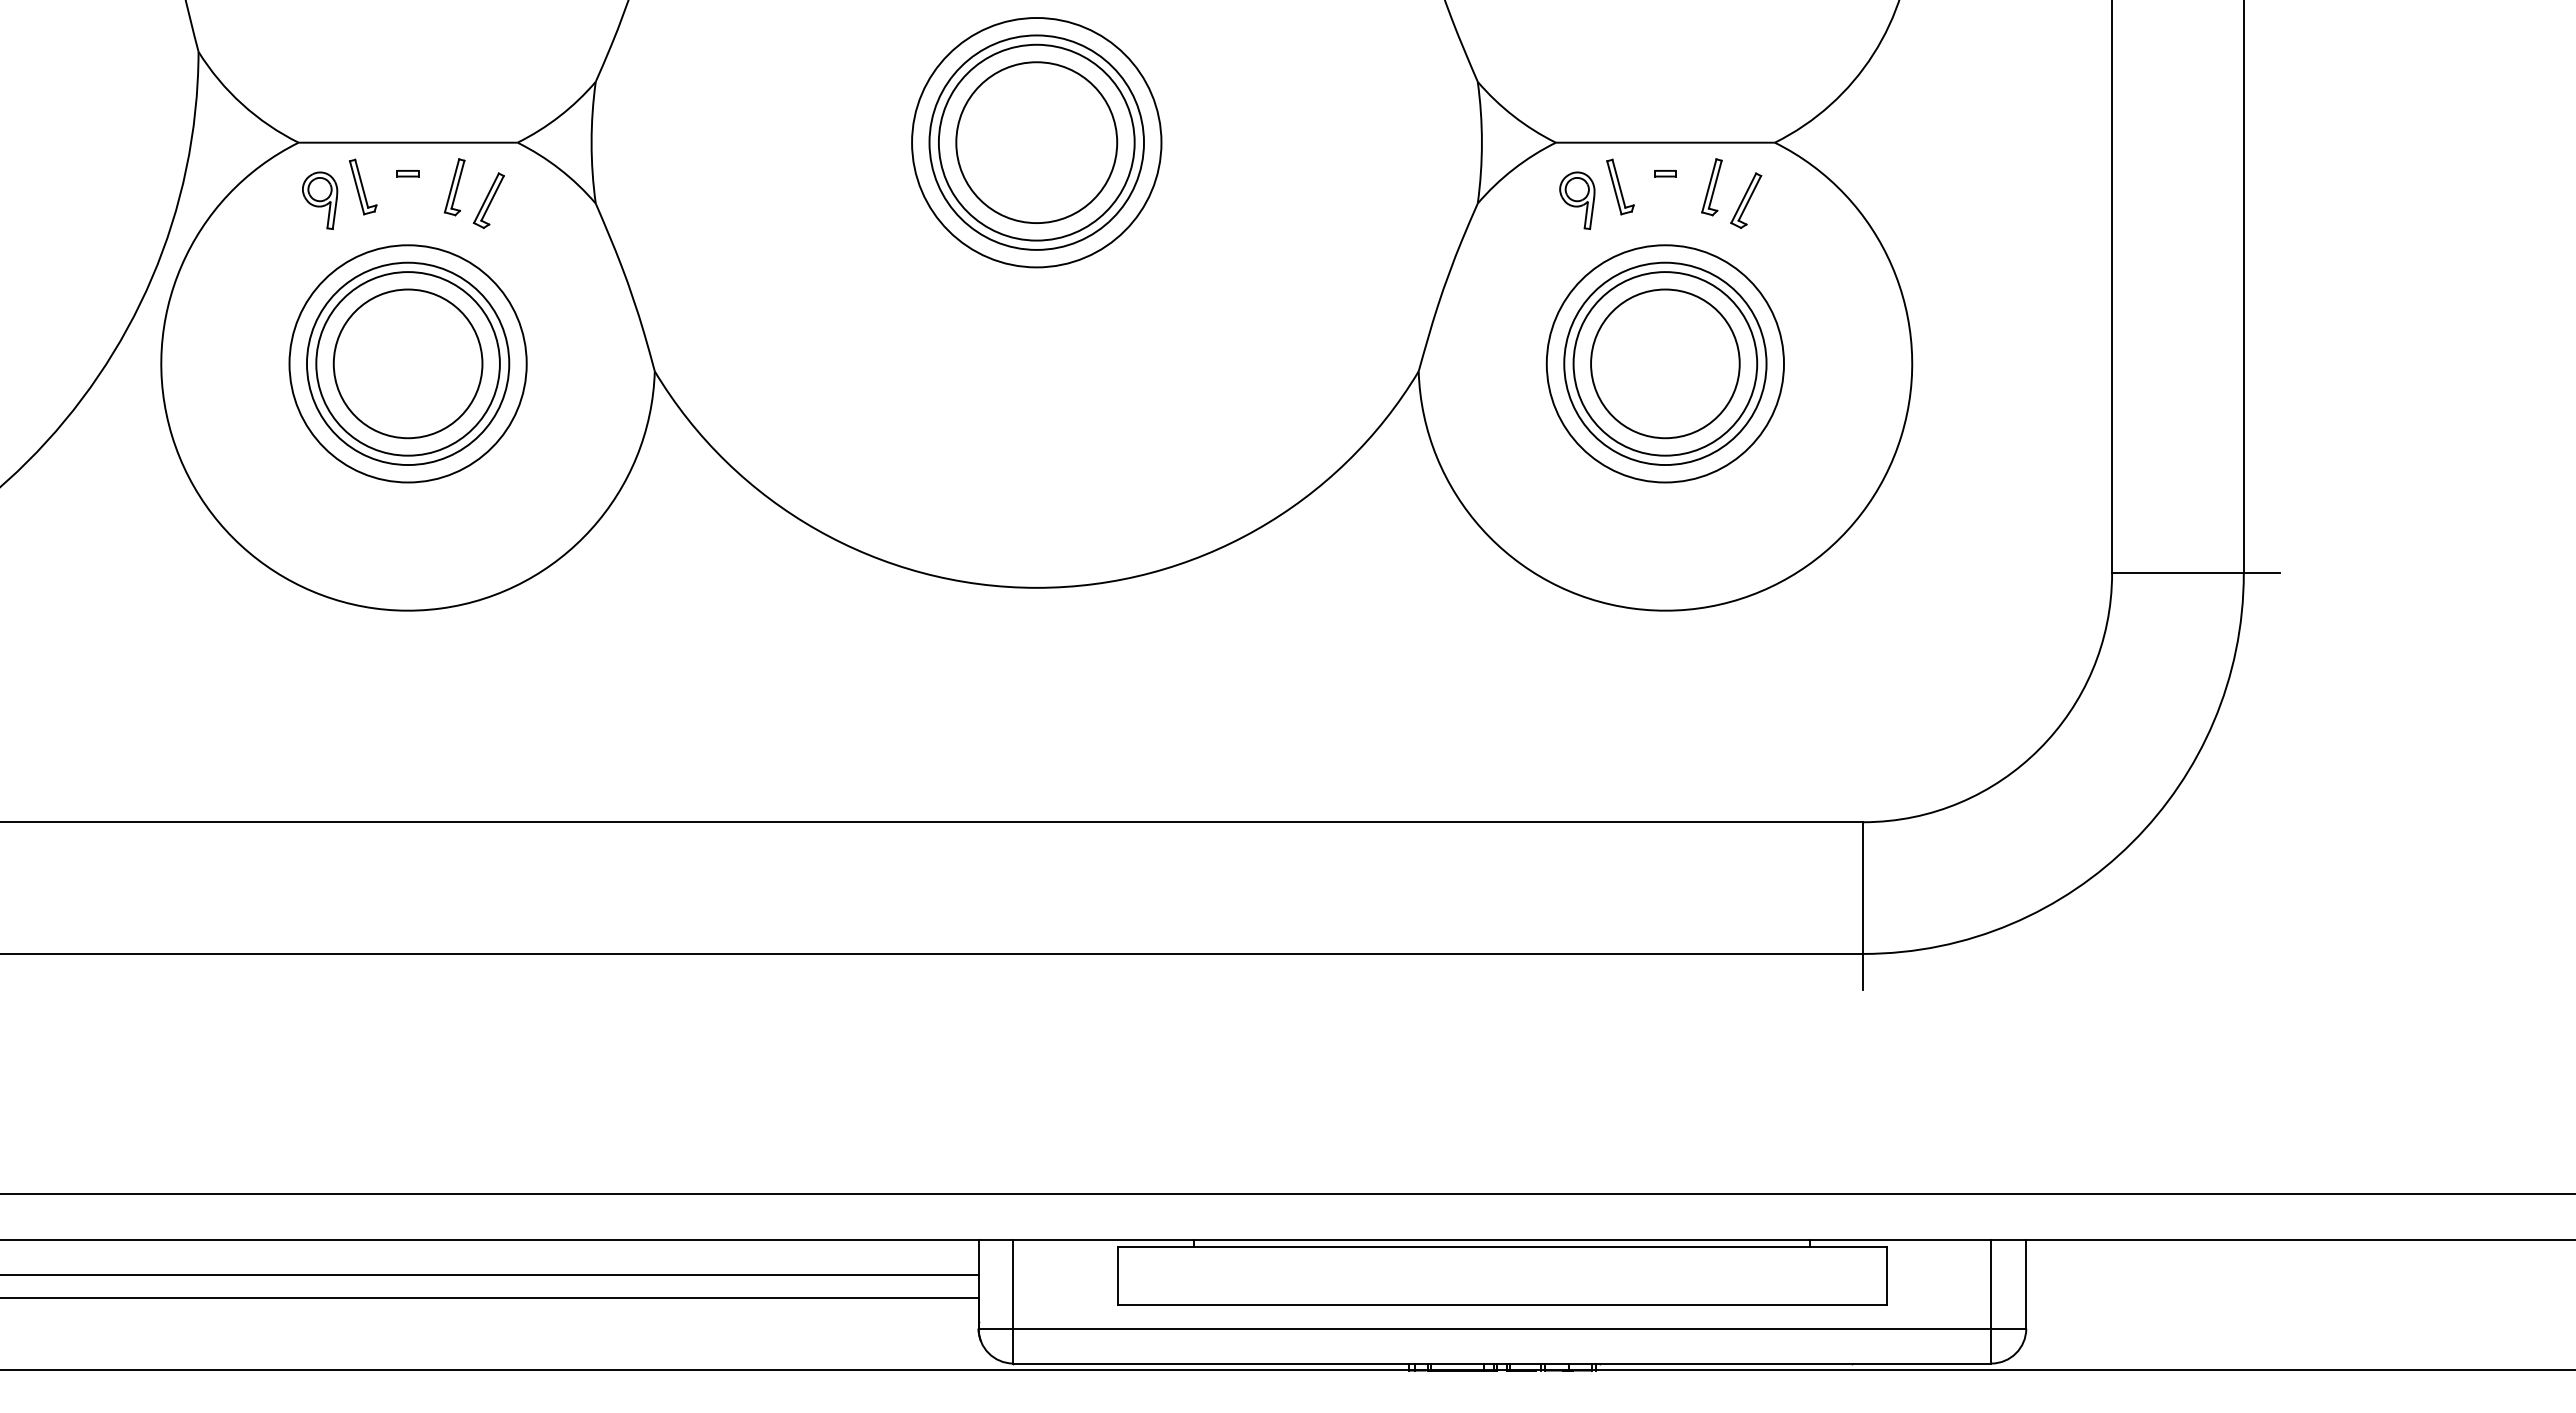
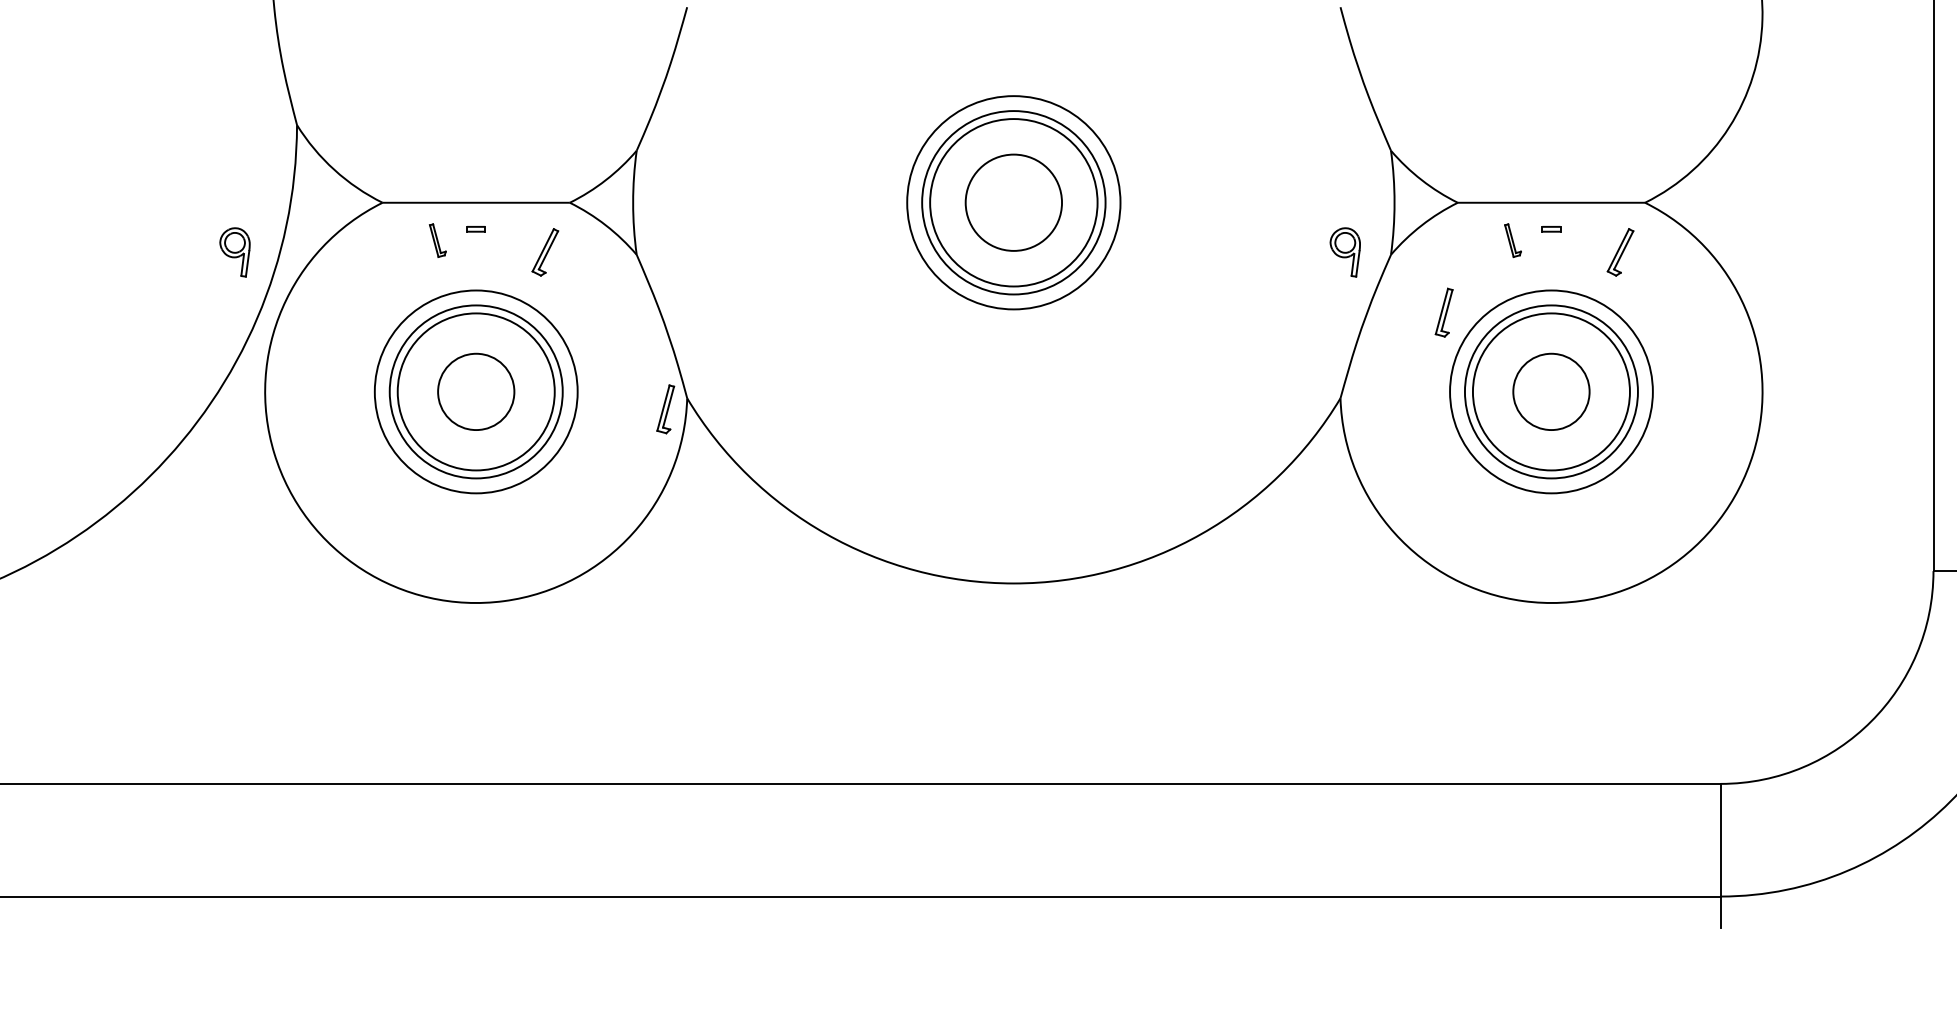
circle: (1036, 142) -> (1013, 202), size x0.7
part: (363, 186) -> (438, 240), size x0.7
part: (1620, 186) -> (1513, 240), size x0.7
part: (454, 187) -> (665, 409), moved
part: (1711, 187) -> (1443, 312), moved
part: (320, 200) -> (235, 252), moved
part: (1577, 200) -> (1345, 252), moved
circle: (407, 363) -> (475, 391), size x0.6
circle: (1665, 363) -> (1551, 391), size x0.6

